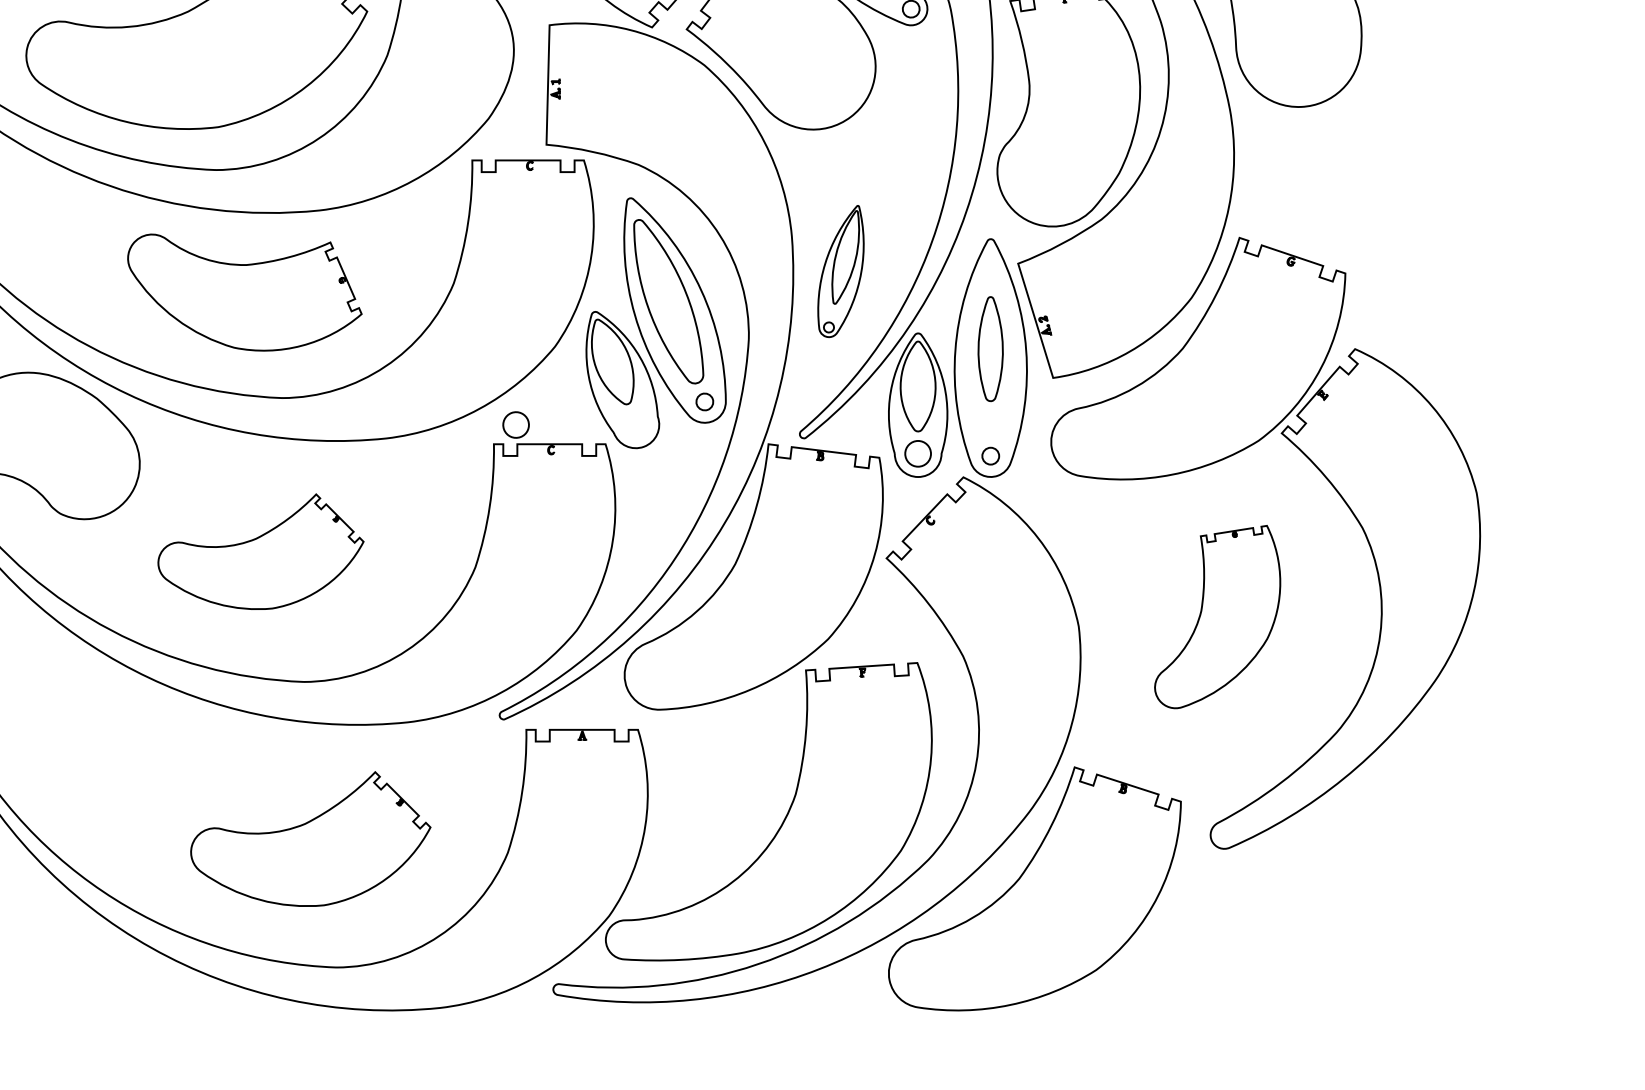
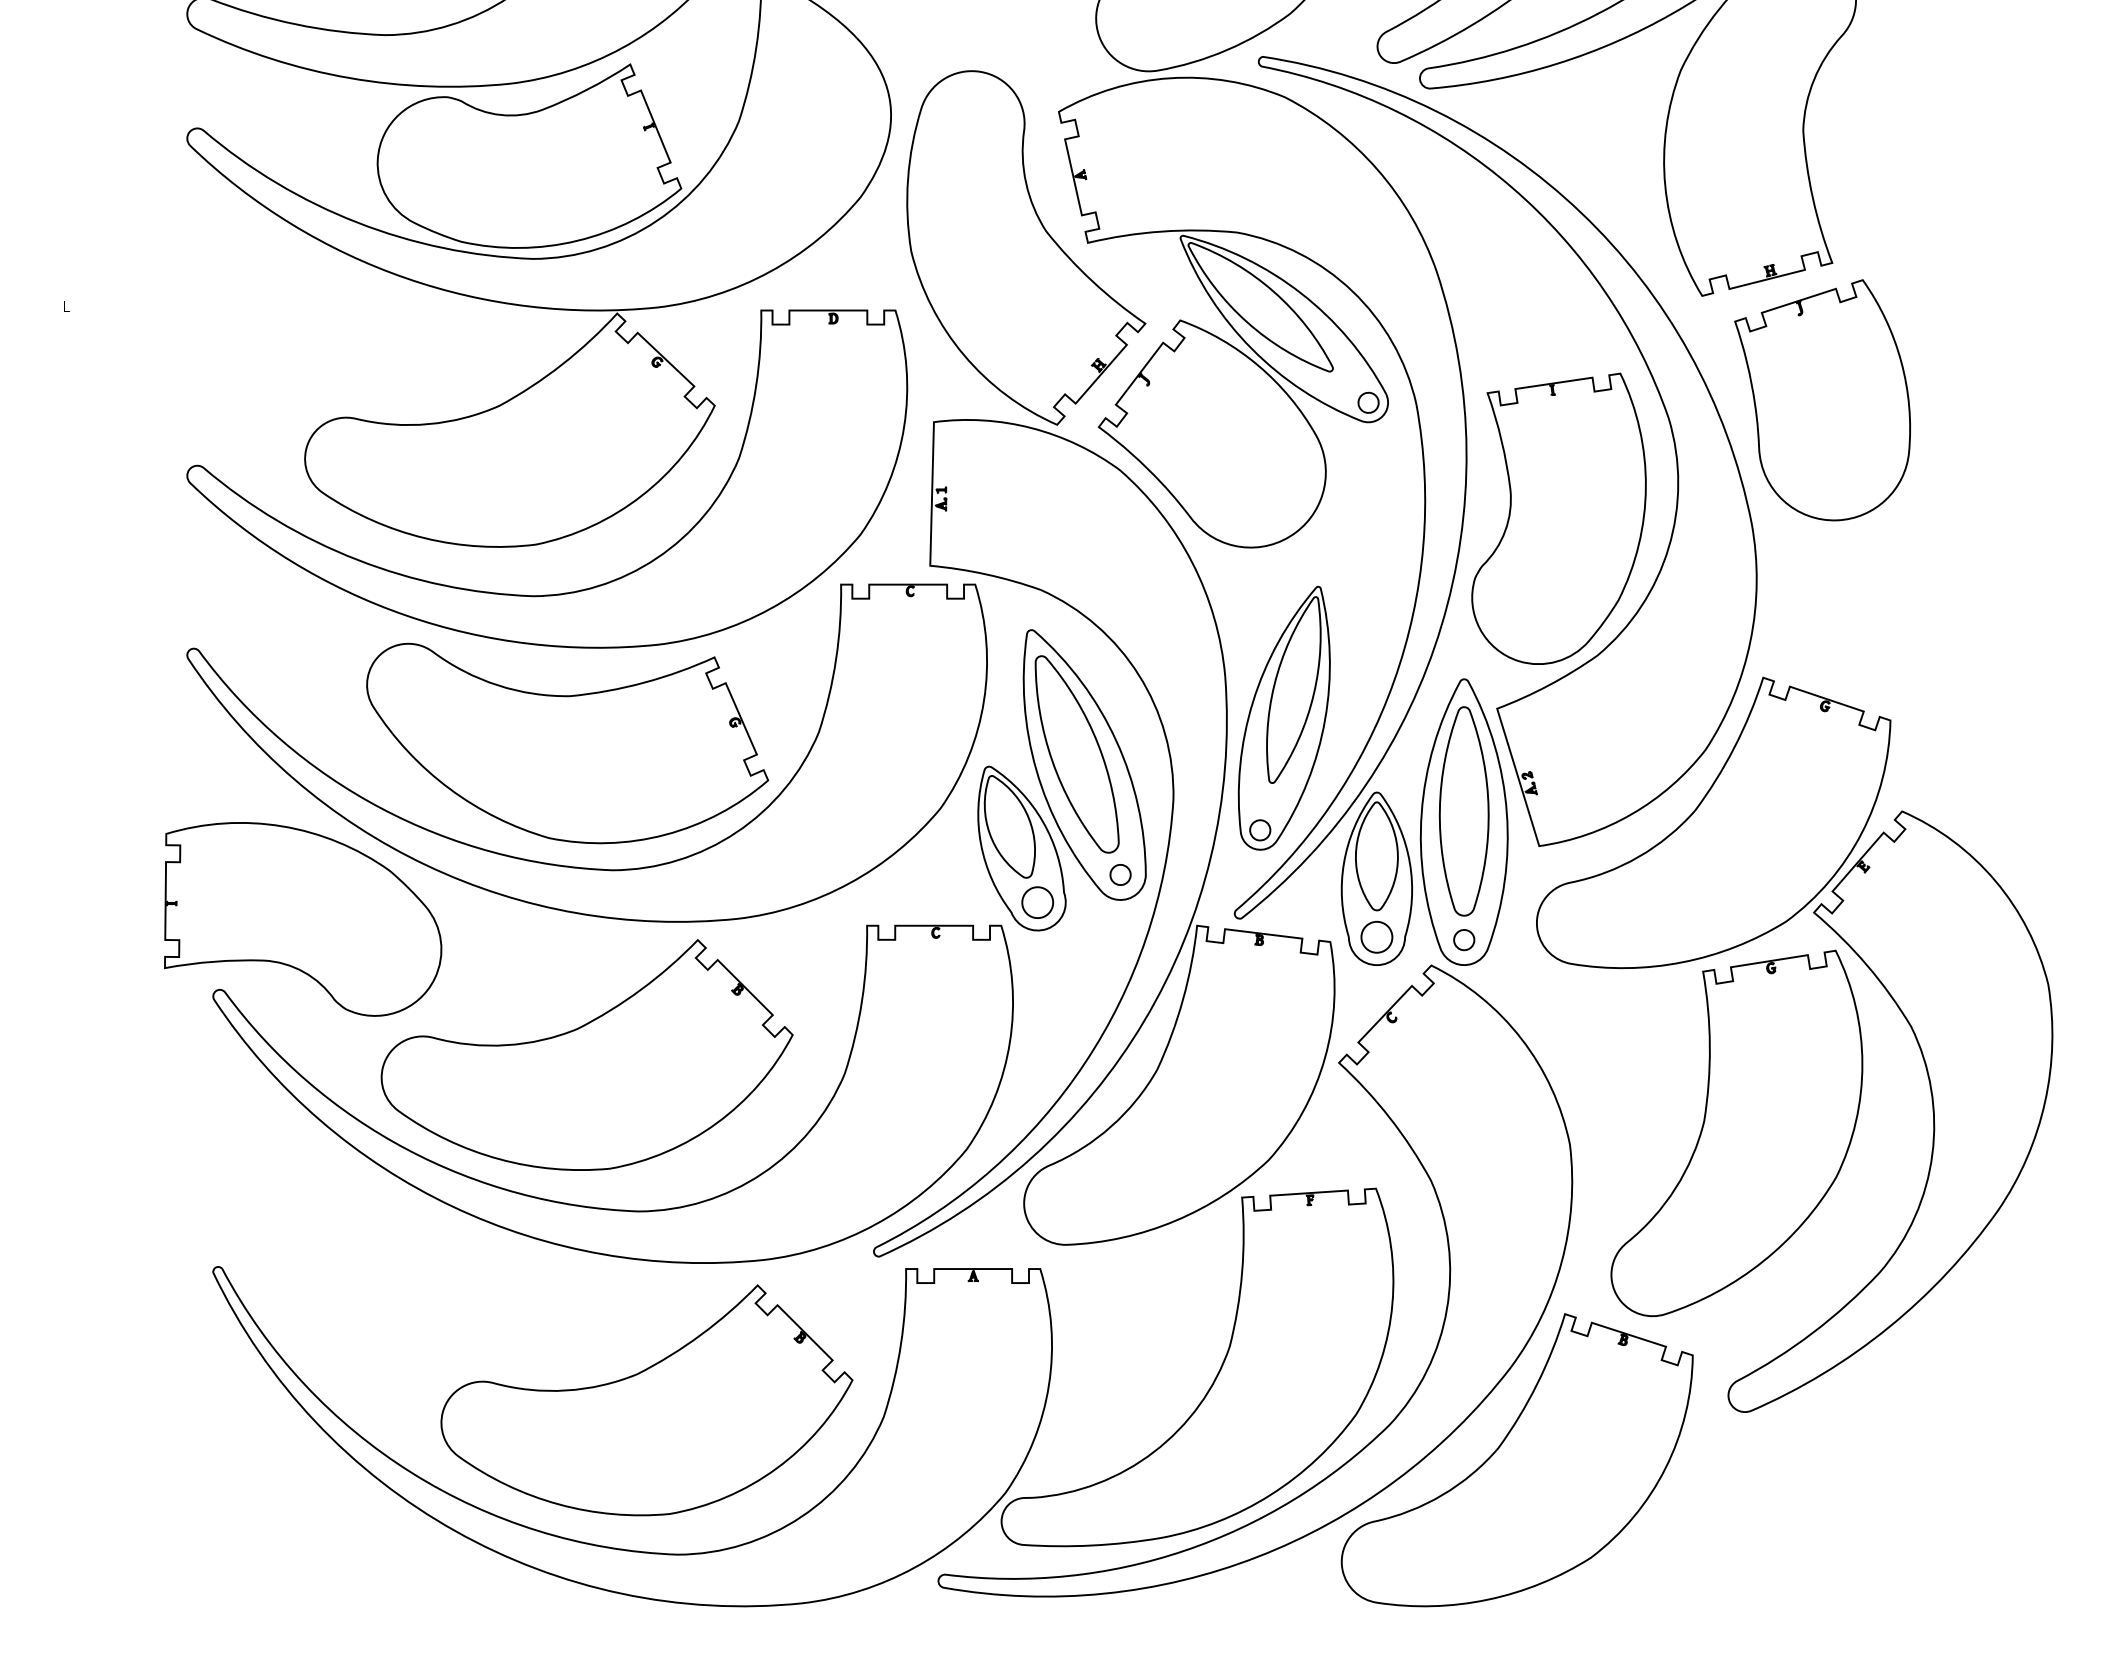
part: (840, 270) -> (1283, 717), size x1.67
part: (244, 292) -> (567, 743), size x1.43
part: (990, 349) -> (1463, 811), size x1.67
part: (515, 424) -> (1037, 902), moved
part: (260, 551) -> (586, 1054), size x1.67
part: (1217, 617) -> (1736, 1133), size x1.67
part: (310, 839) -> (646, 1400), size x1.43

